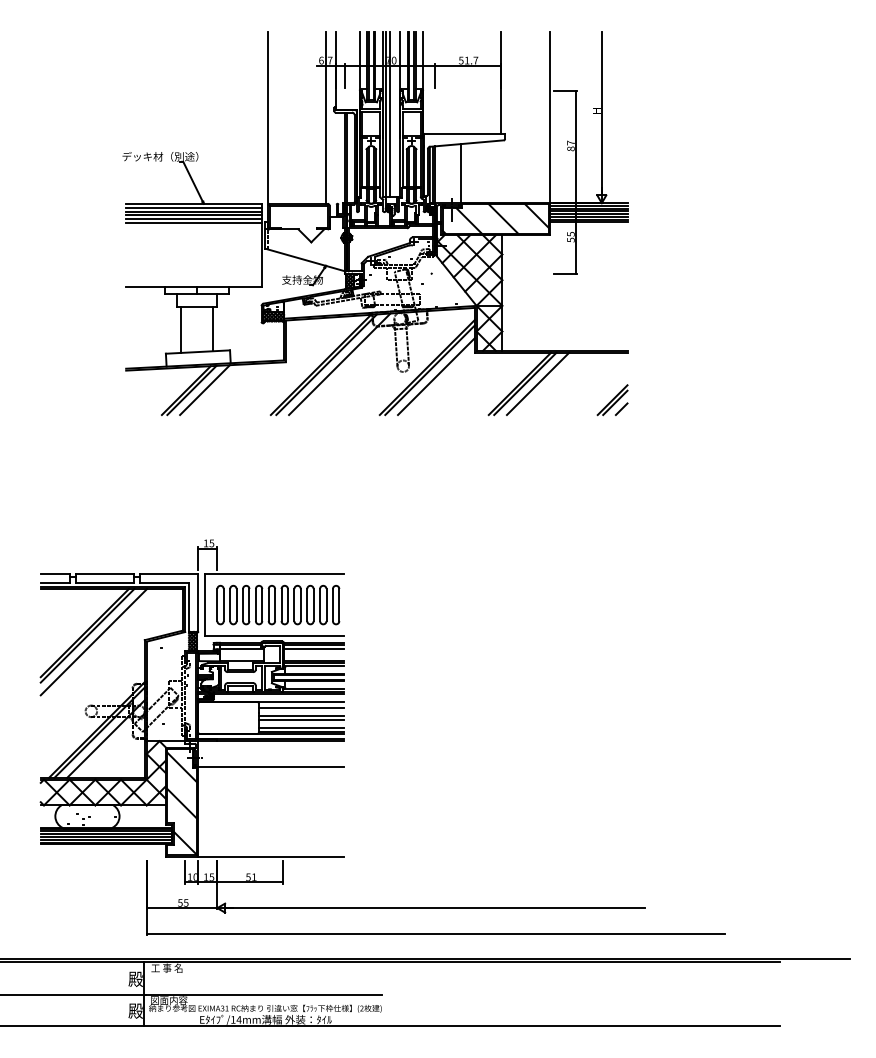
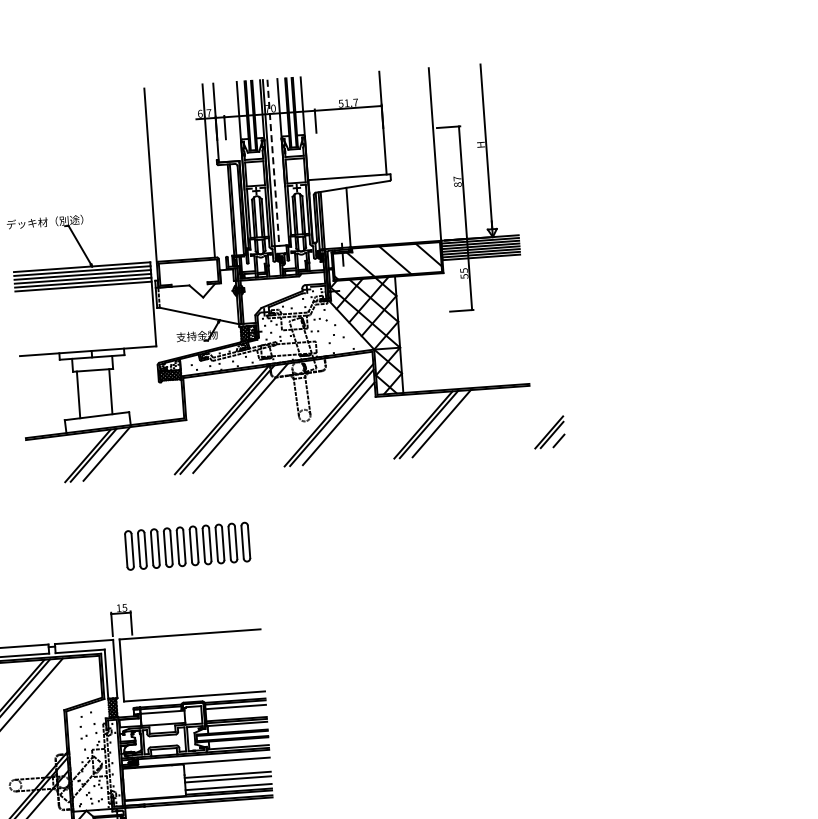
line: (390, 114) -> (273, 163), solid -> dashed
part: (612, 400) -> (549, 432), moved
part: (278, 604) -> (187, 545), moved
line: (301, 708) -> (226, 767), removed

